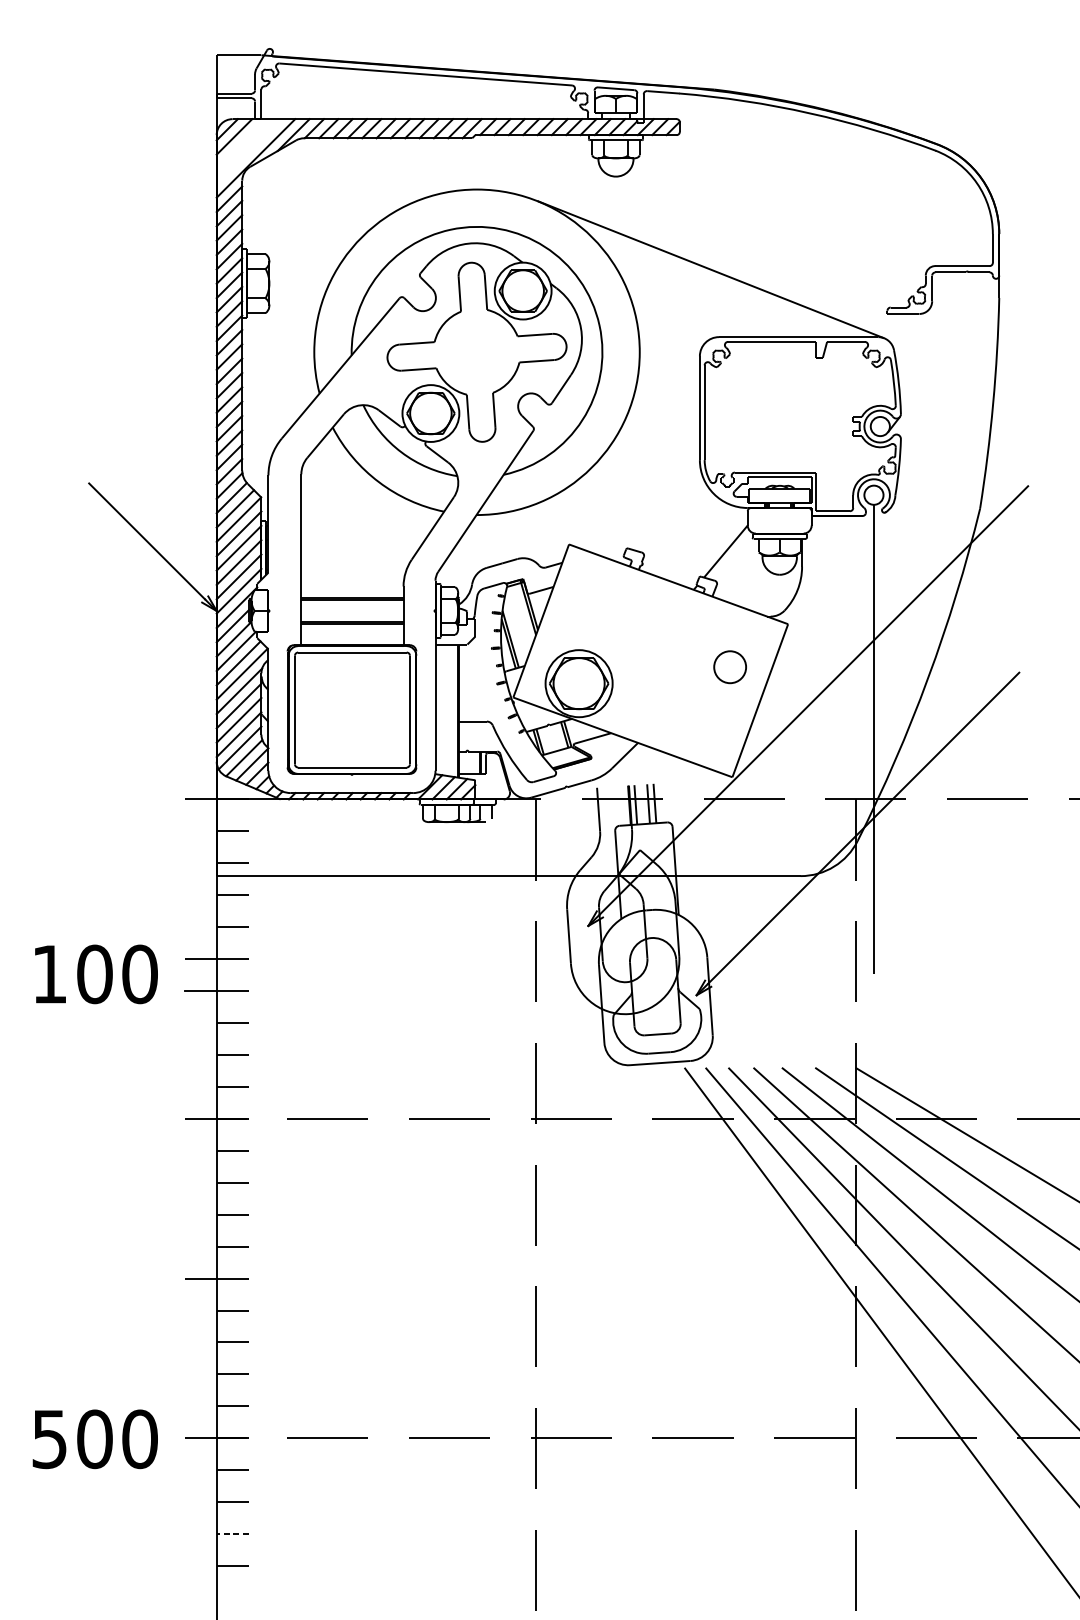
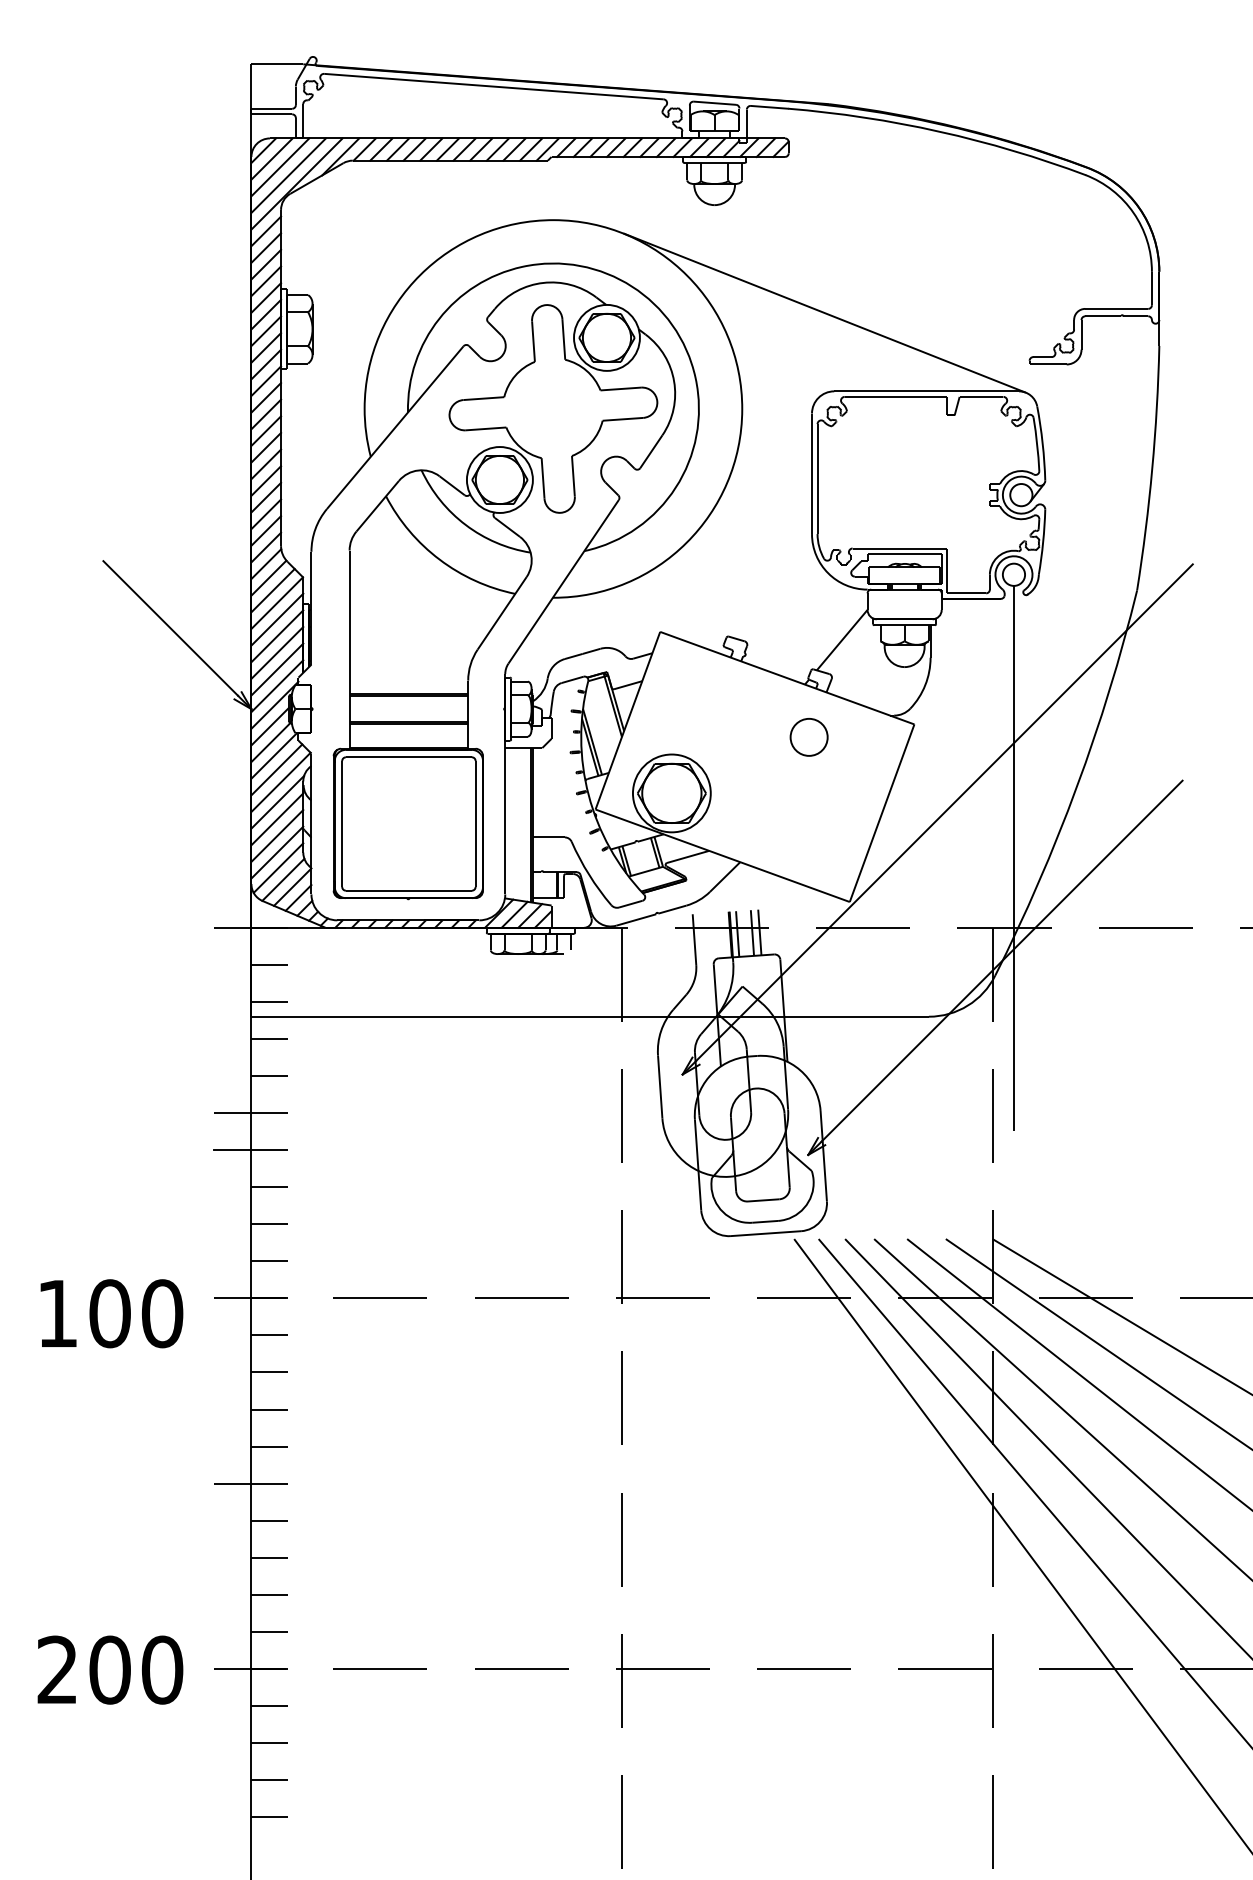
line: (241, 144) -> (280, 167), added
line: (248, 151) -> (288, 175), added
part: (729, 667) -> (808, 737), moved
text: (96, 974) -> (111, 1313), moved
text: (48, 1438) -> (56, 1669), 500 -> 200
line: (232, 1534) -> (269, 1780), dashed -> solid

